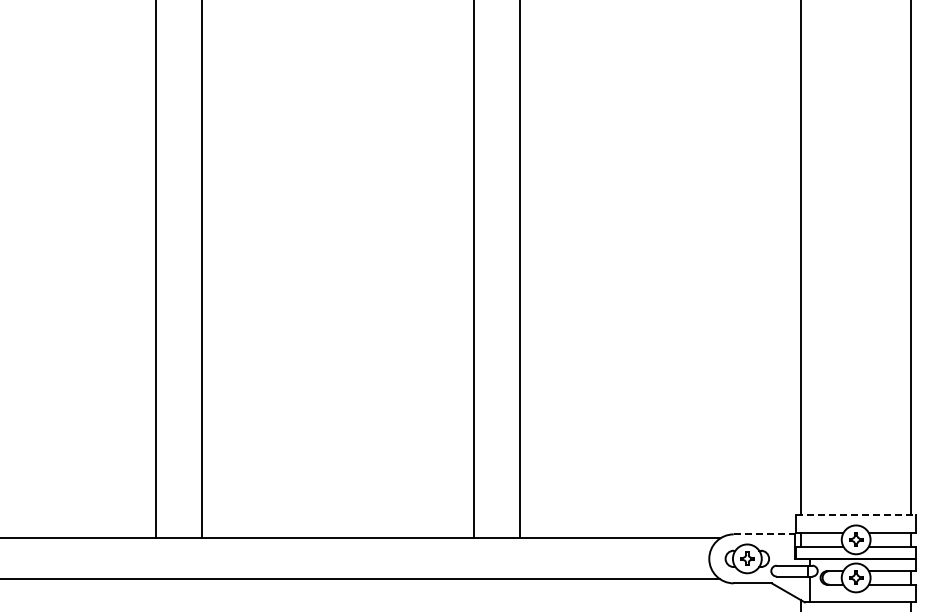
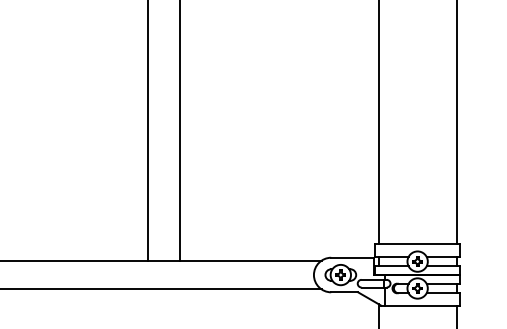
line: (856, 515) -> (417, 244), dashed -> solid
line: (764, 534) -> (352, 257), dashed -> solid

